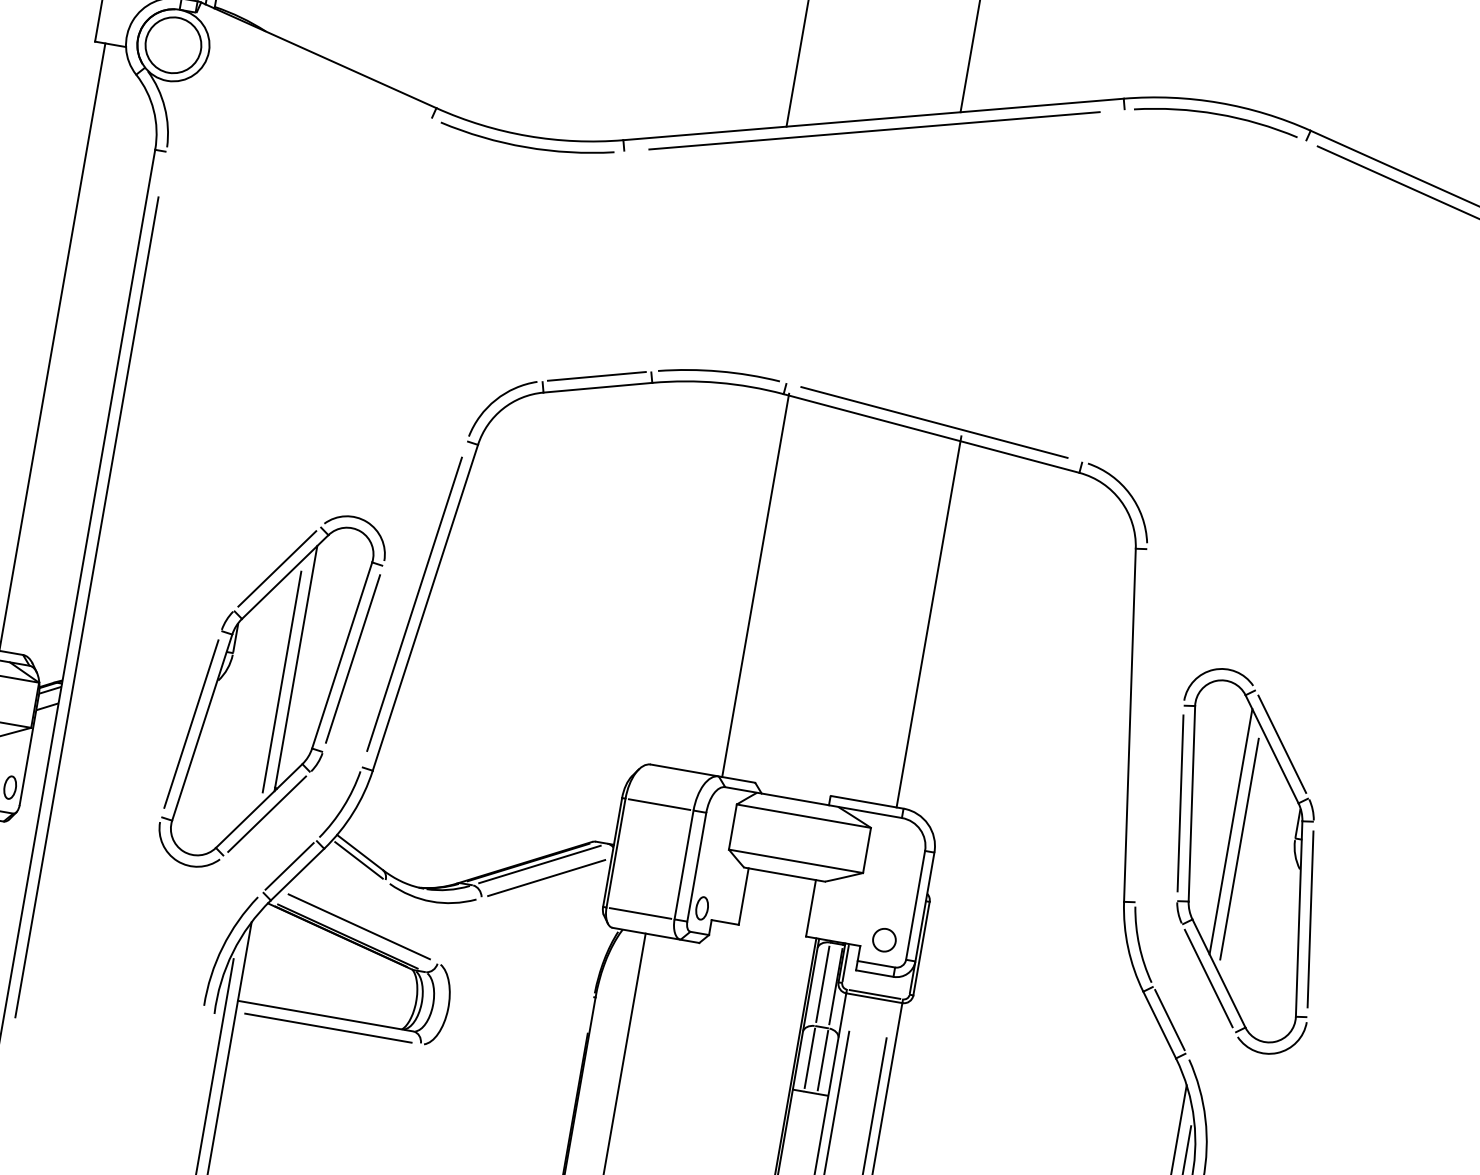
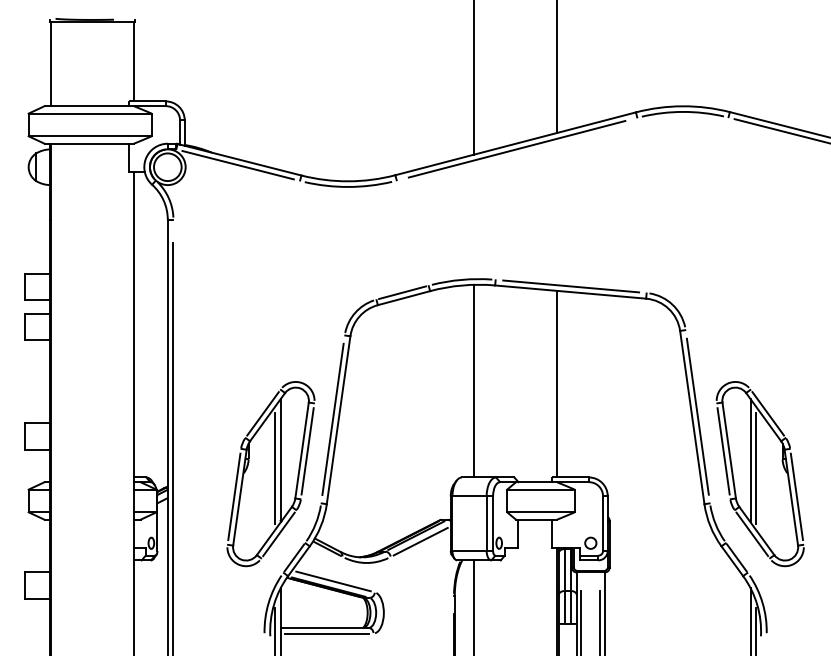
line: (312, 66) -> (237, 165), added
line: (755, 583) -> (473, 380), moved
line: (929, 620) -> (557, 383), moved
line: (1140, 725) -> (697, 416), added

